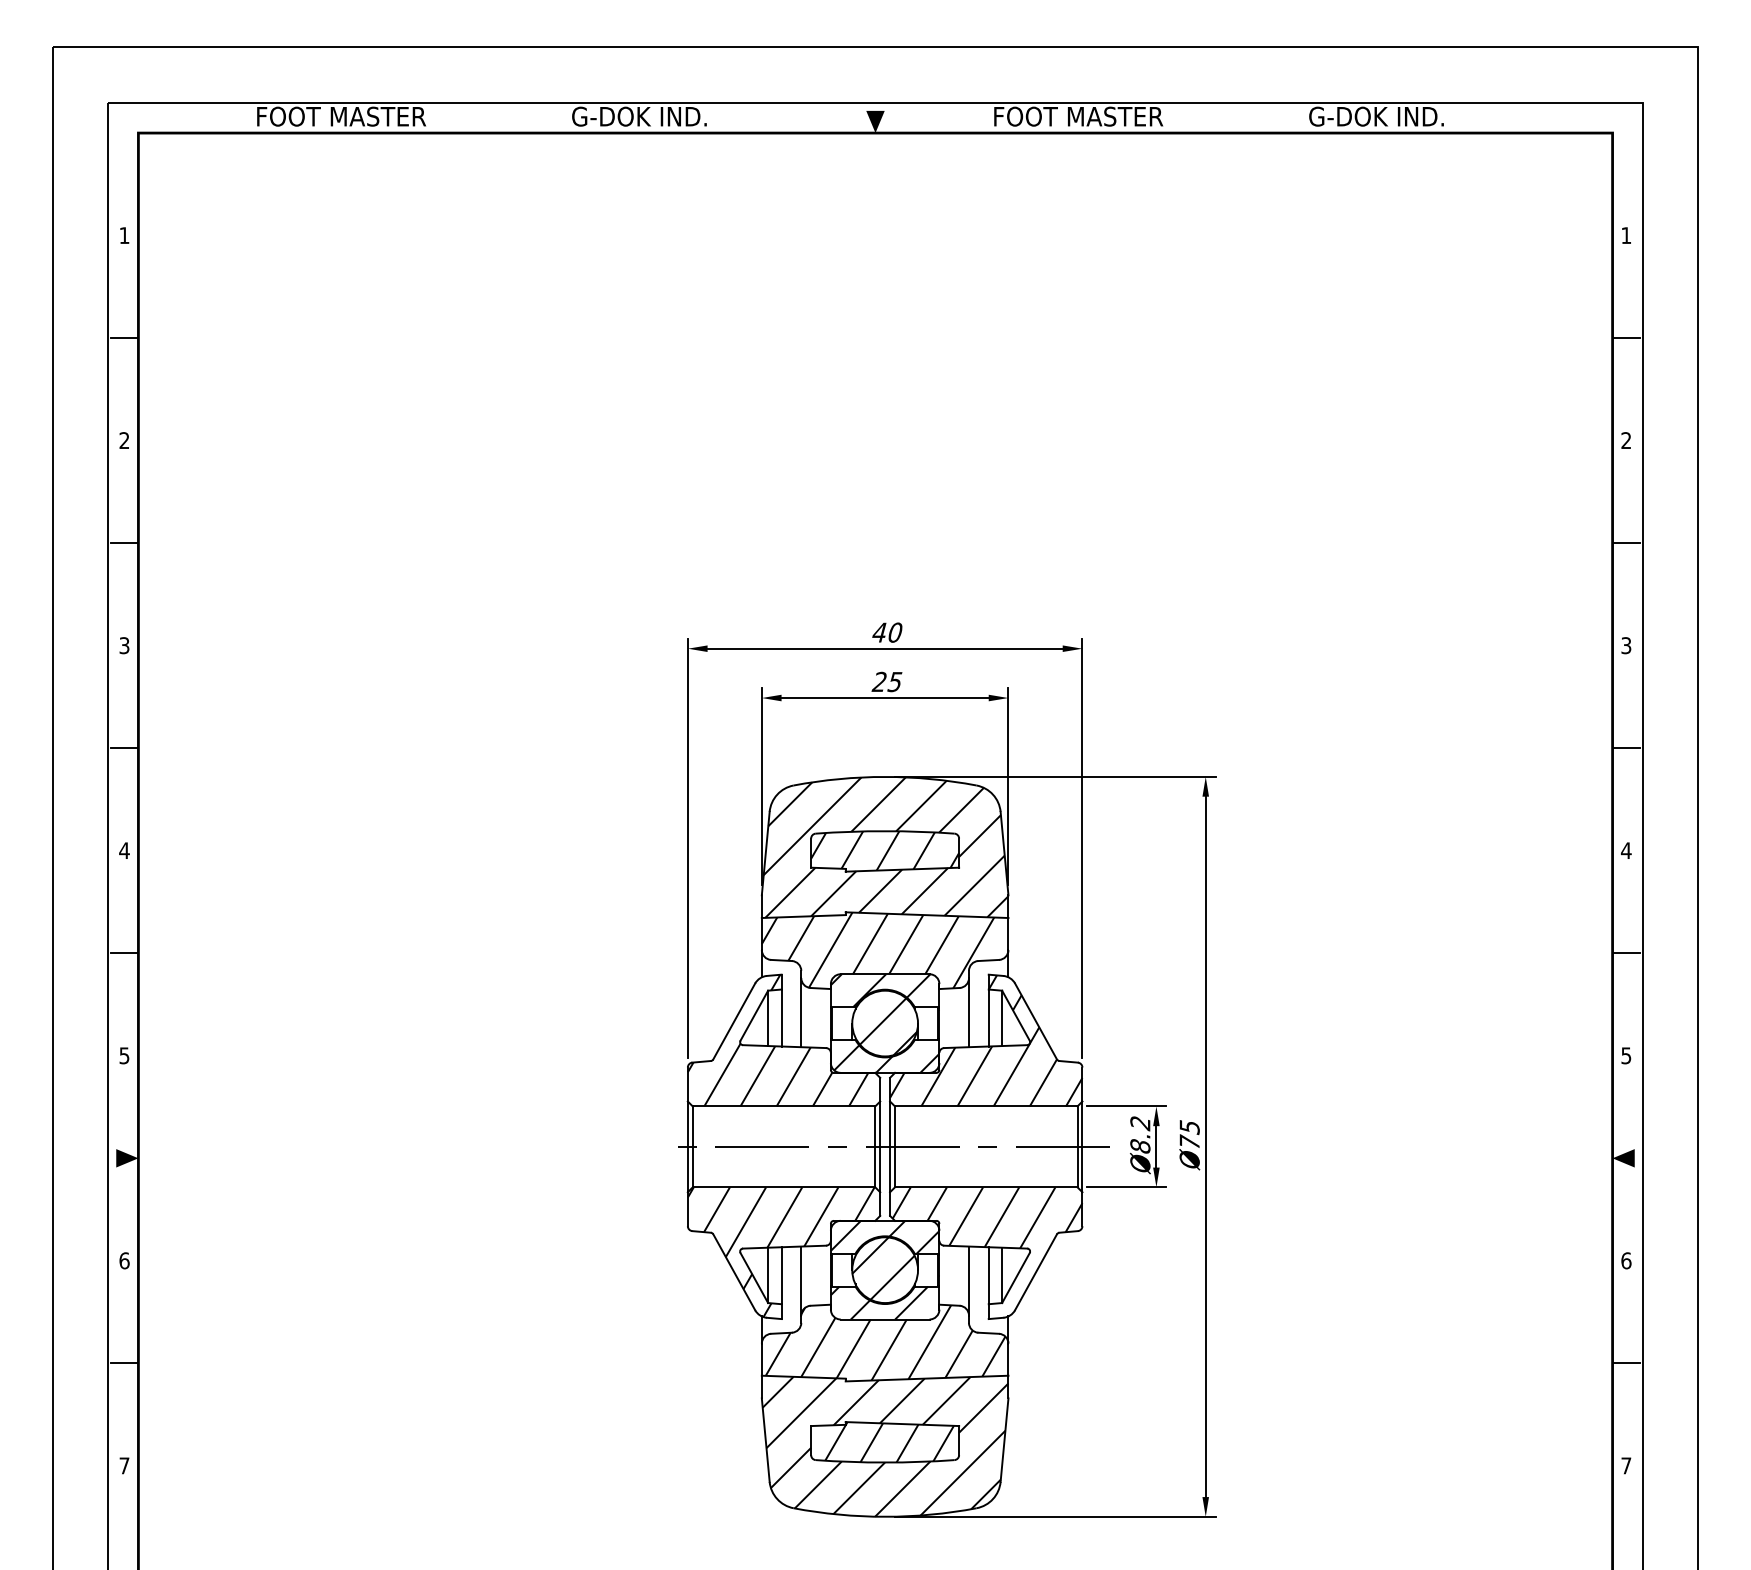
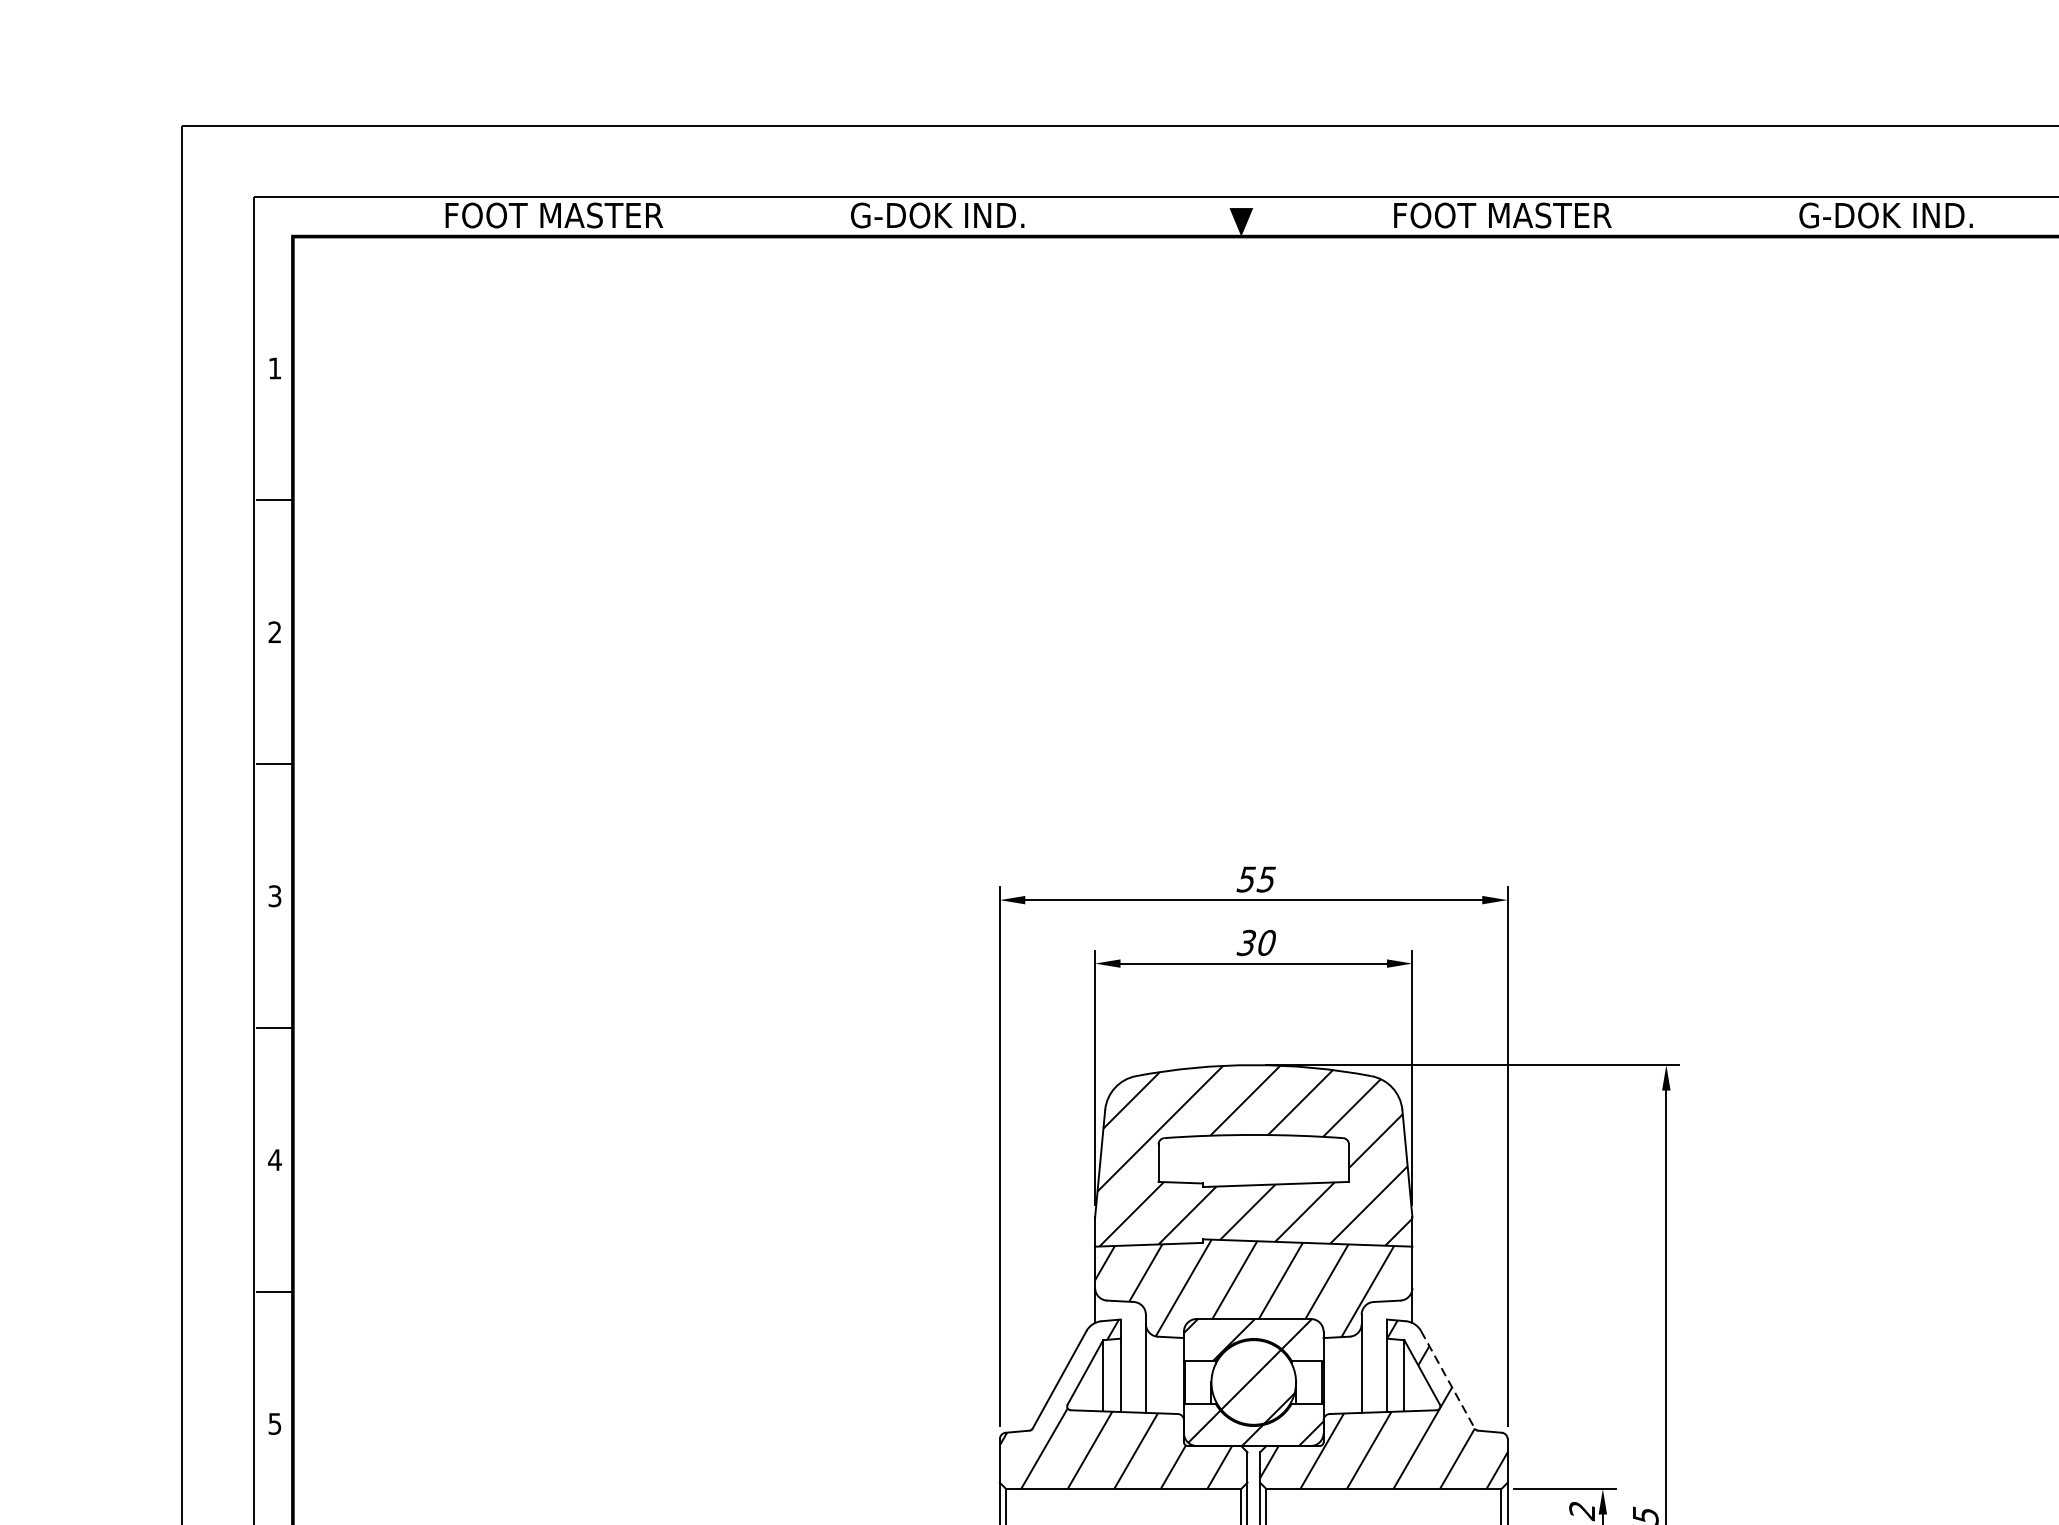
text: (886, 632) -> (1255, 879), 40 -> 55
text: (886, 681) -> (1255, 942), 25 -> 30
hatch: (885, 850) -> (1254, 1159), removed
line: (1036, 1021) -> (1448, 1379), solid -> dashed

